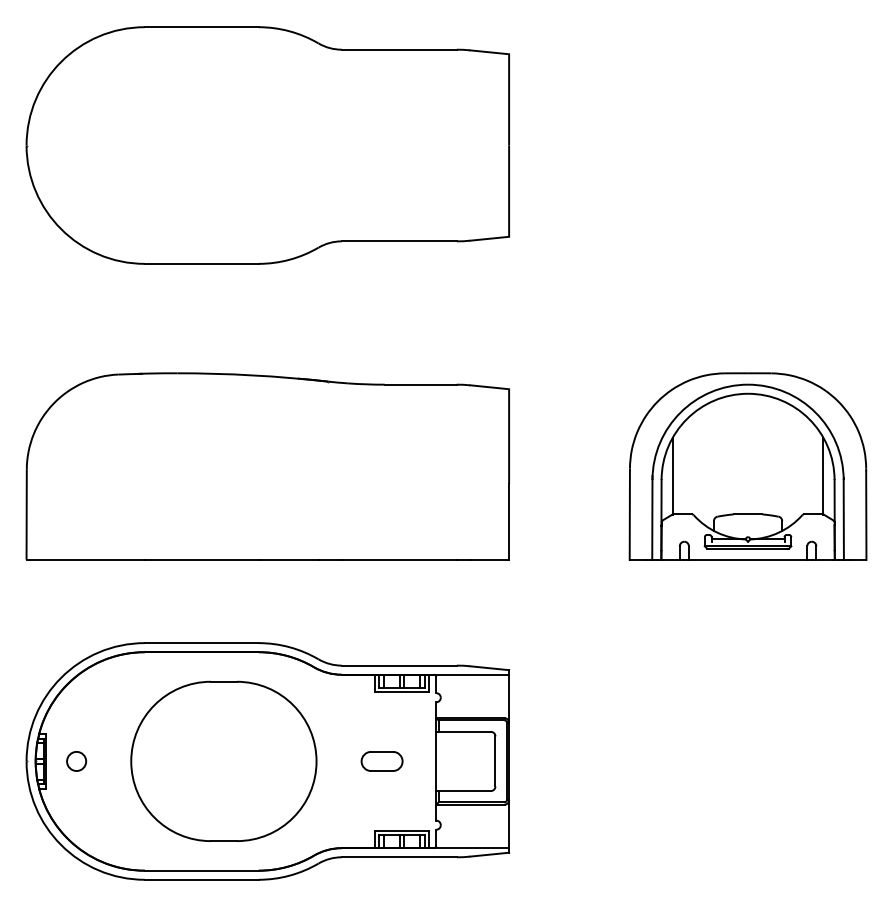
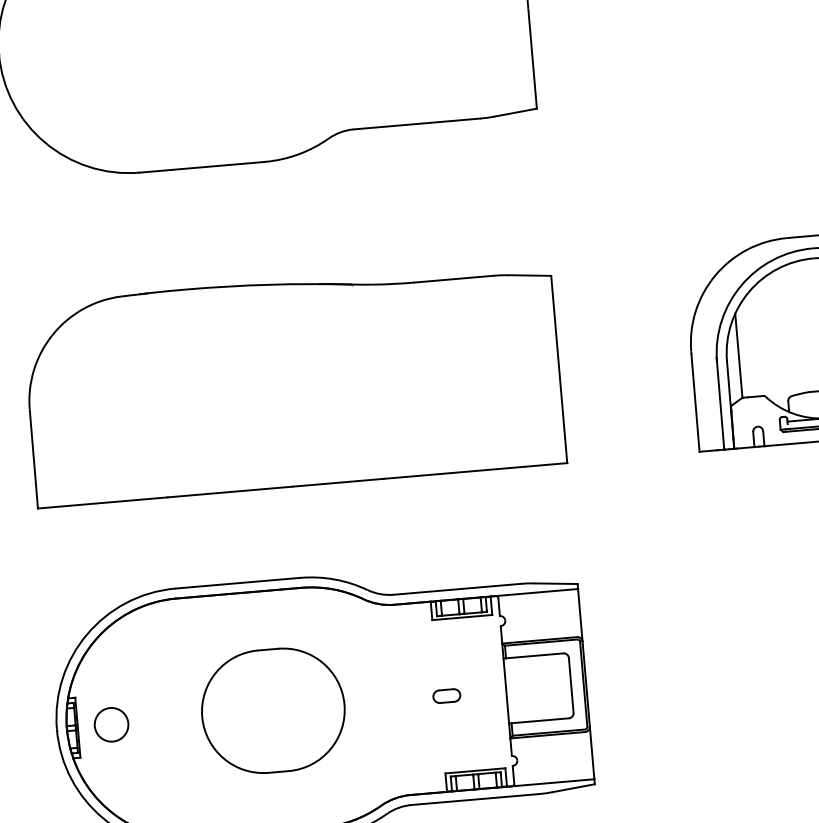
part: (223, 760) -> (272, 709), size x0.7
circle: (76, 761) -> (111, 724), size x1.6
part: (381, 761) -> (446, 696), size x0.6

